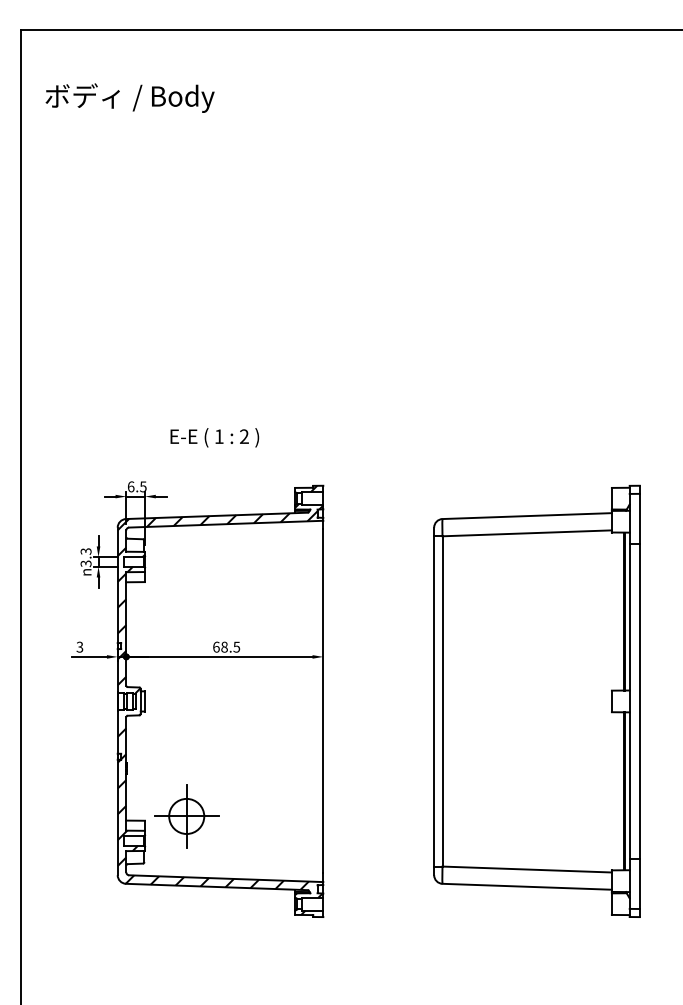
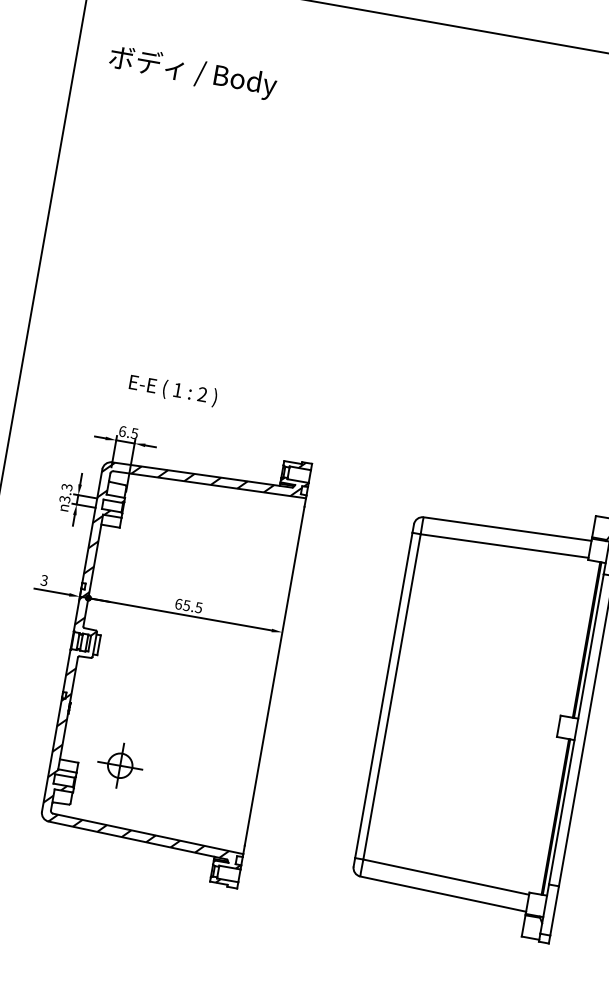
text: (129, 97) -> (192, 71), moved
text: (214, 437) -> (172, 390), moved
text: (224, 646) -> (186, 604), 68.5 -> 65.5
part: (186, 816) -> (119, 765), size x0.7

